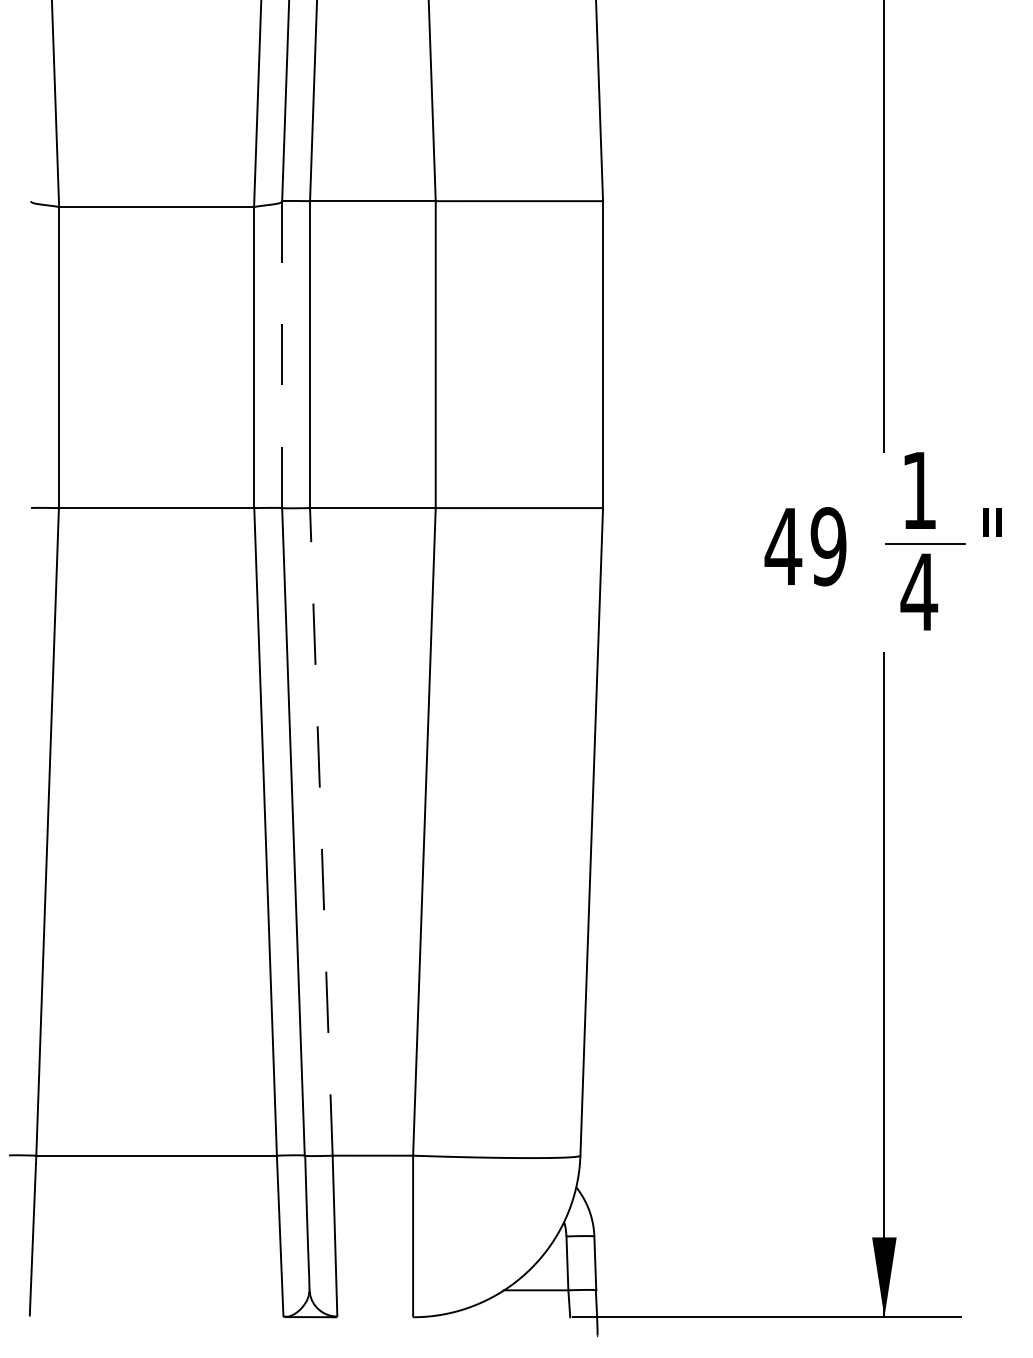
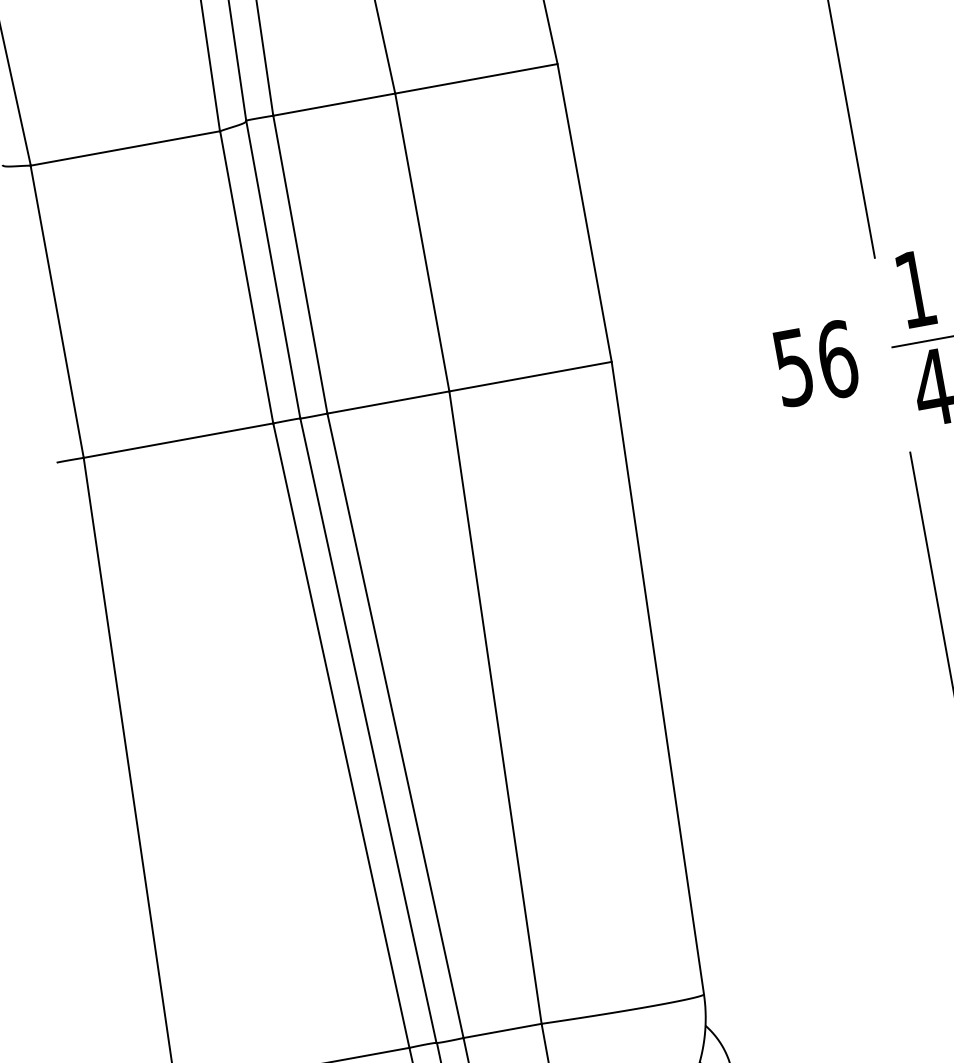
line: (282, 354) -> (273, 269), dashed -> solid
text: (805, 546) -> (814, 363), 49 -> 56
line: (321, 831) -> (395, 725), dashed -> solid

